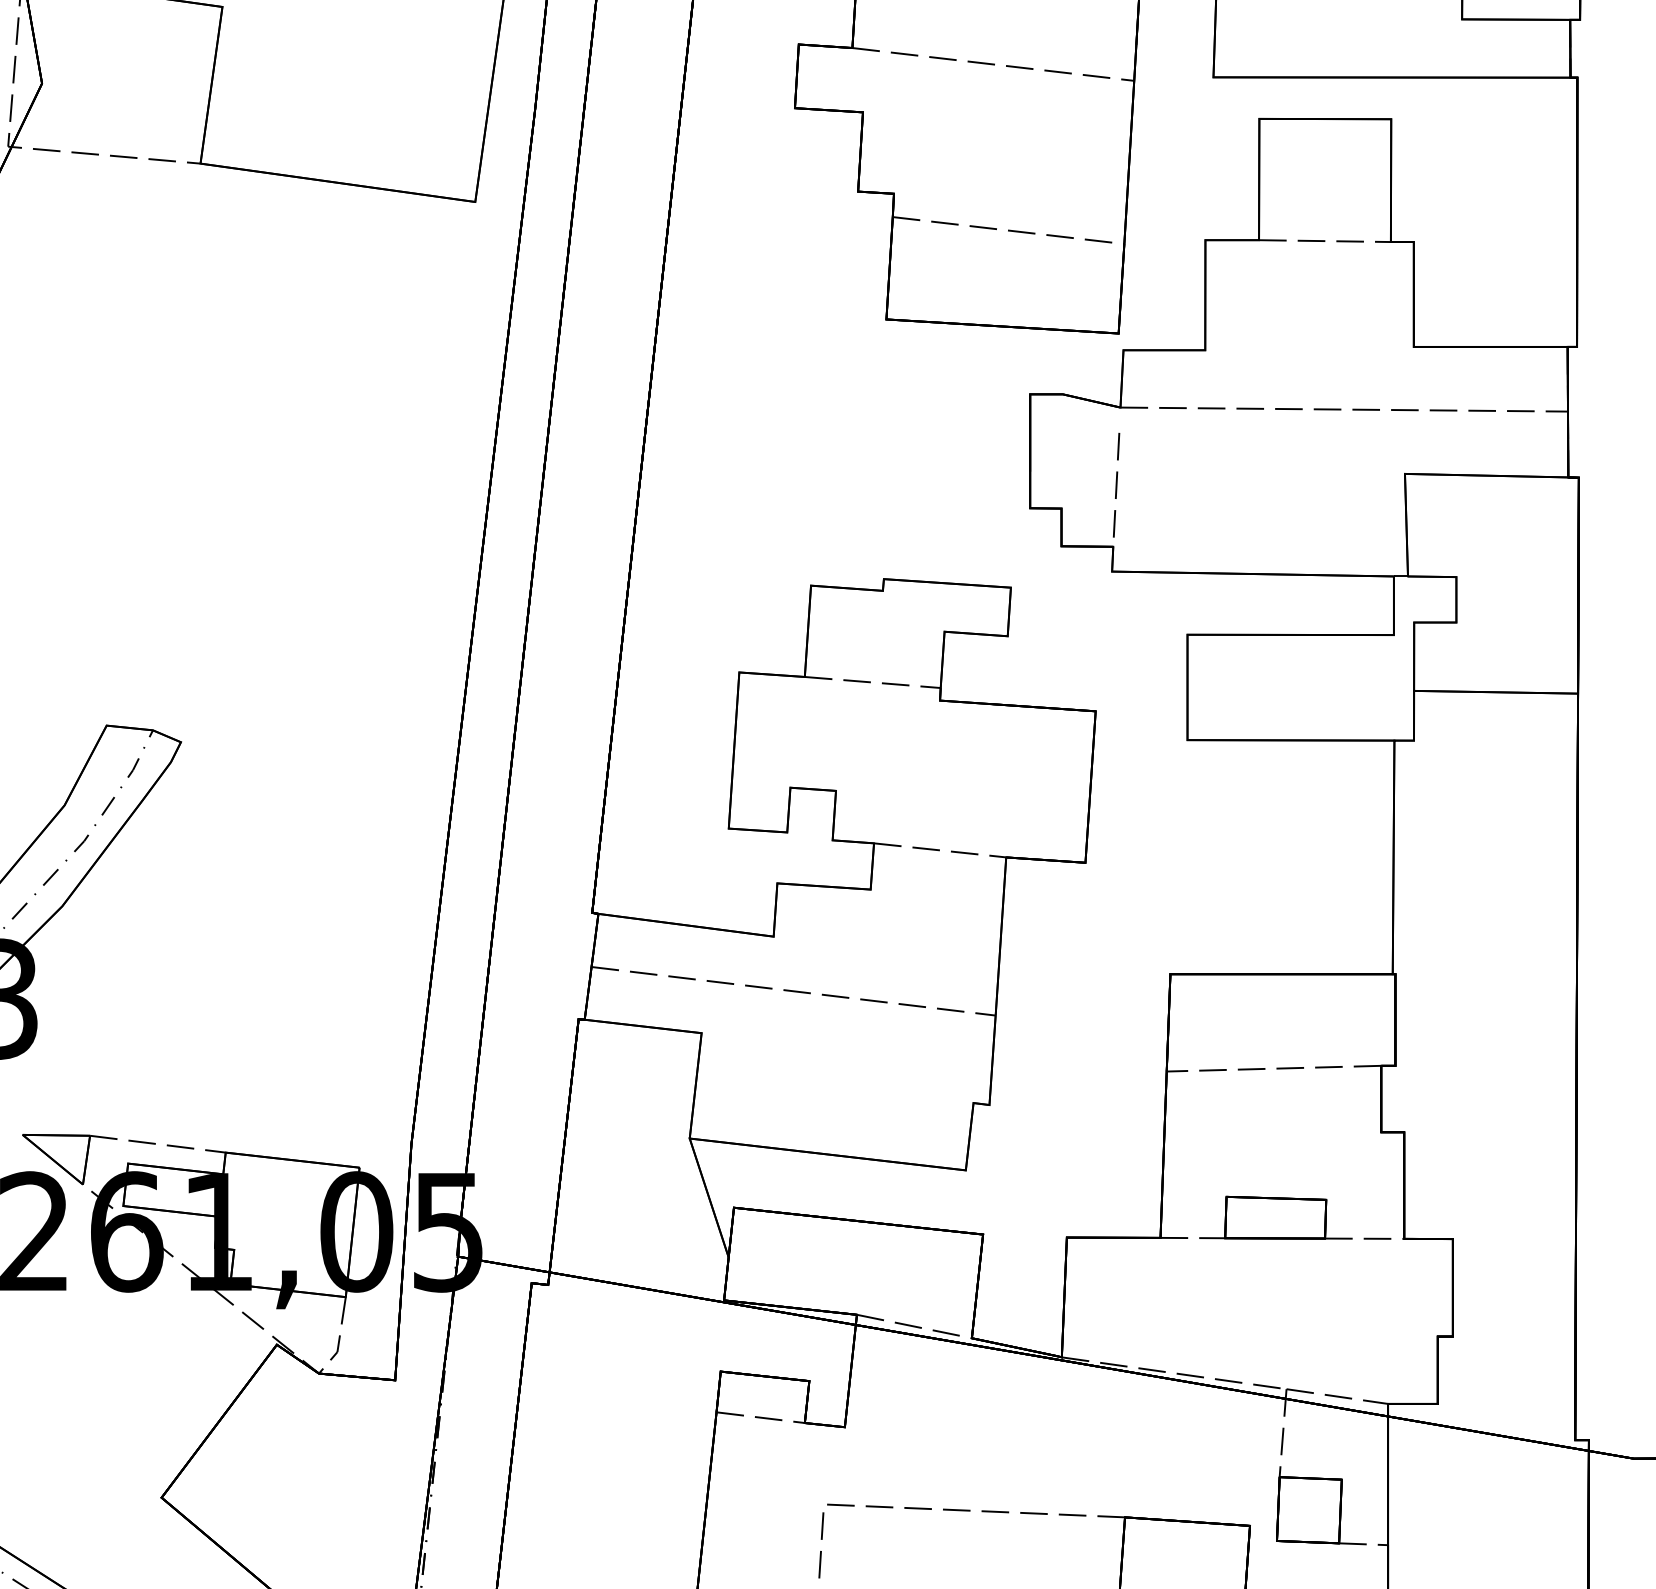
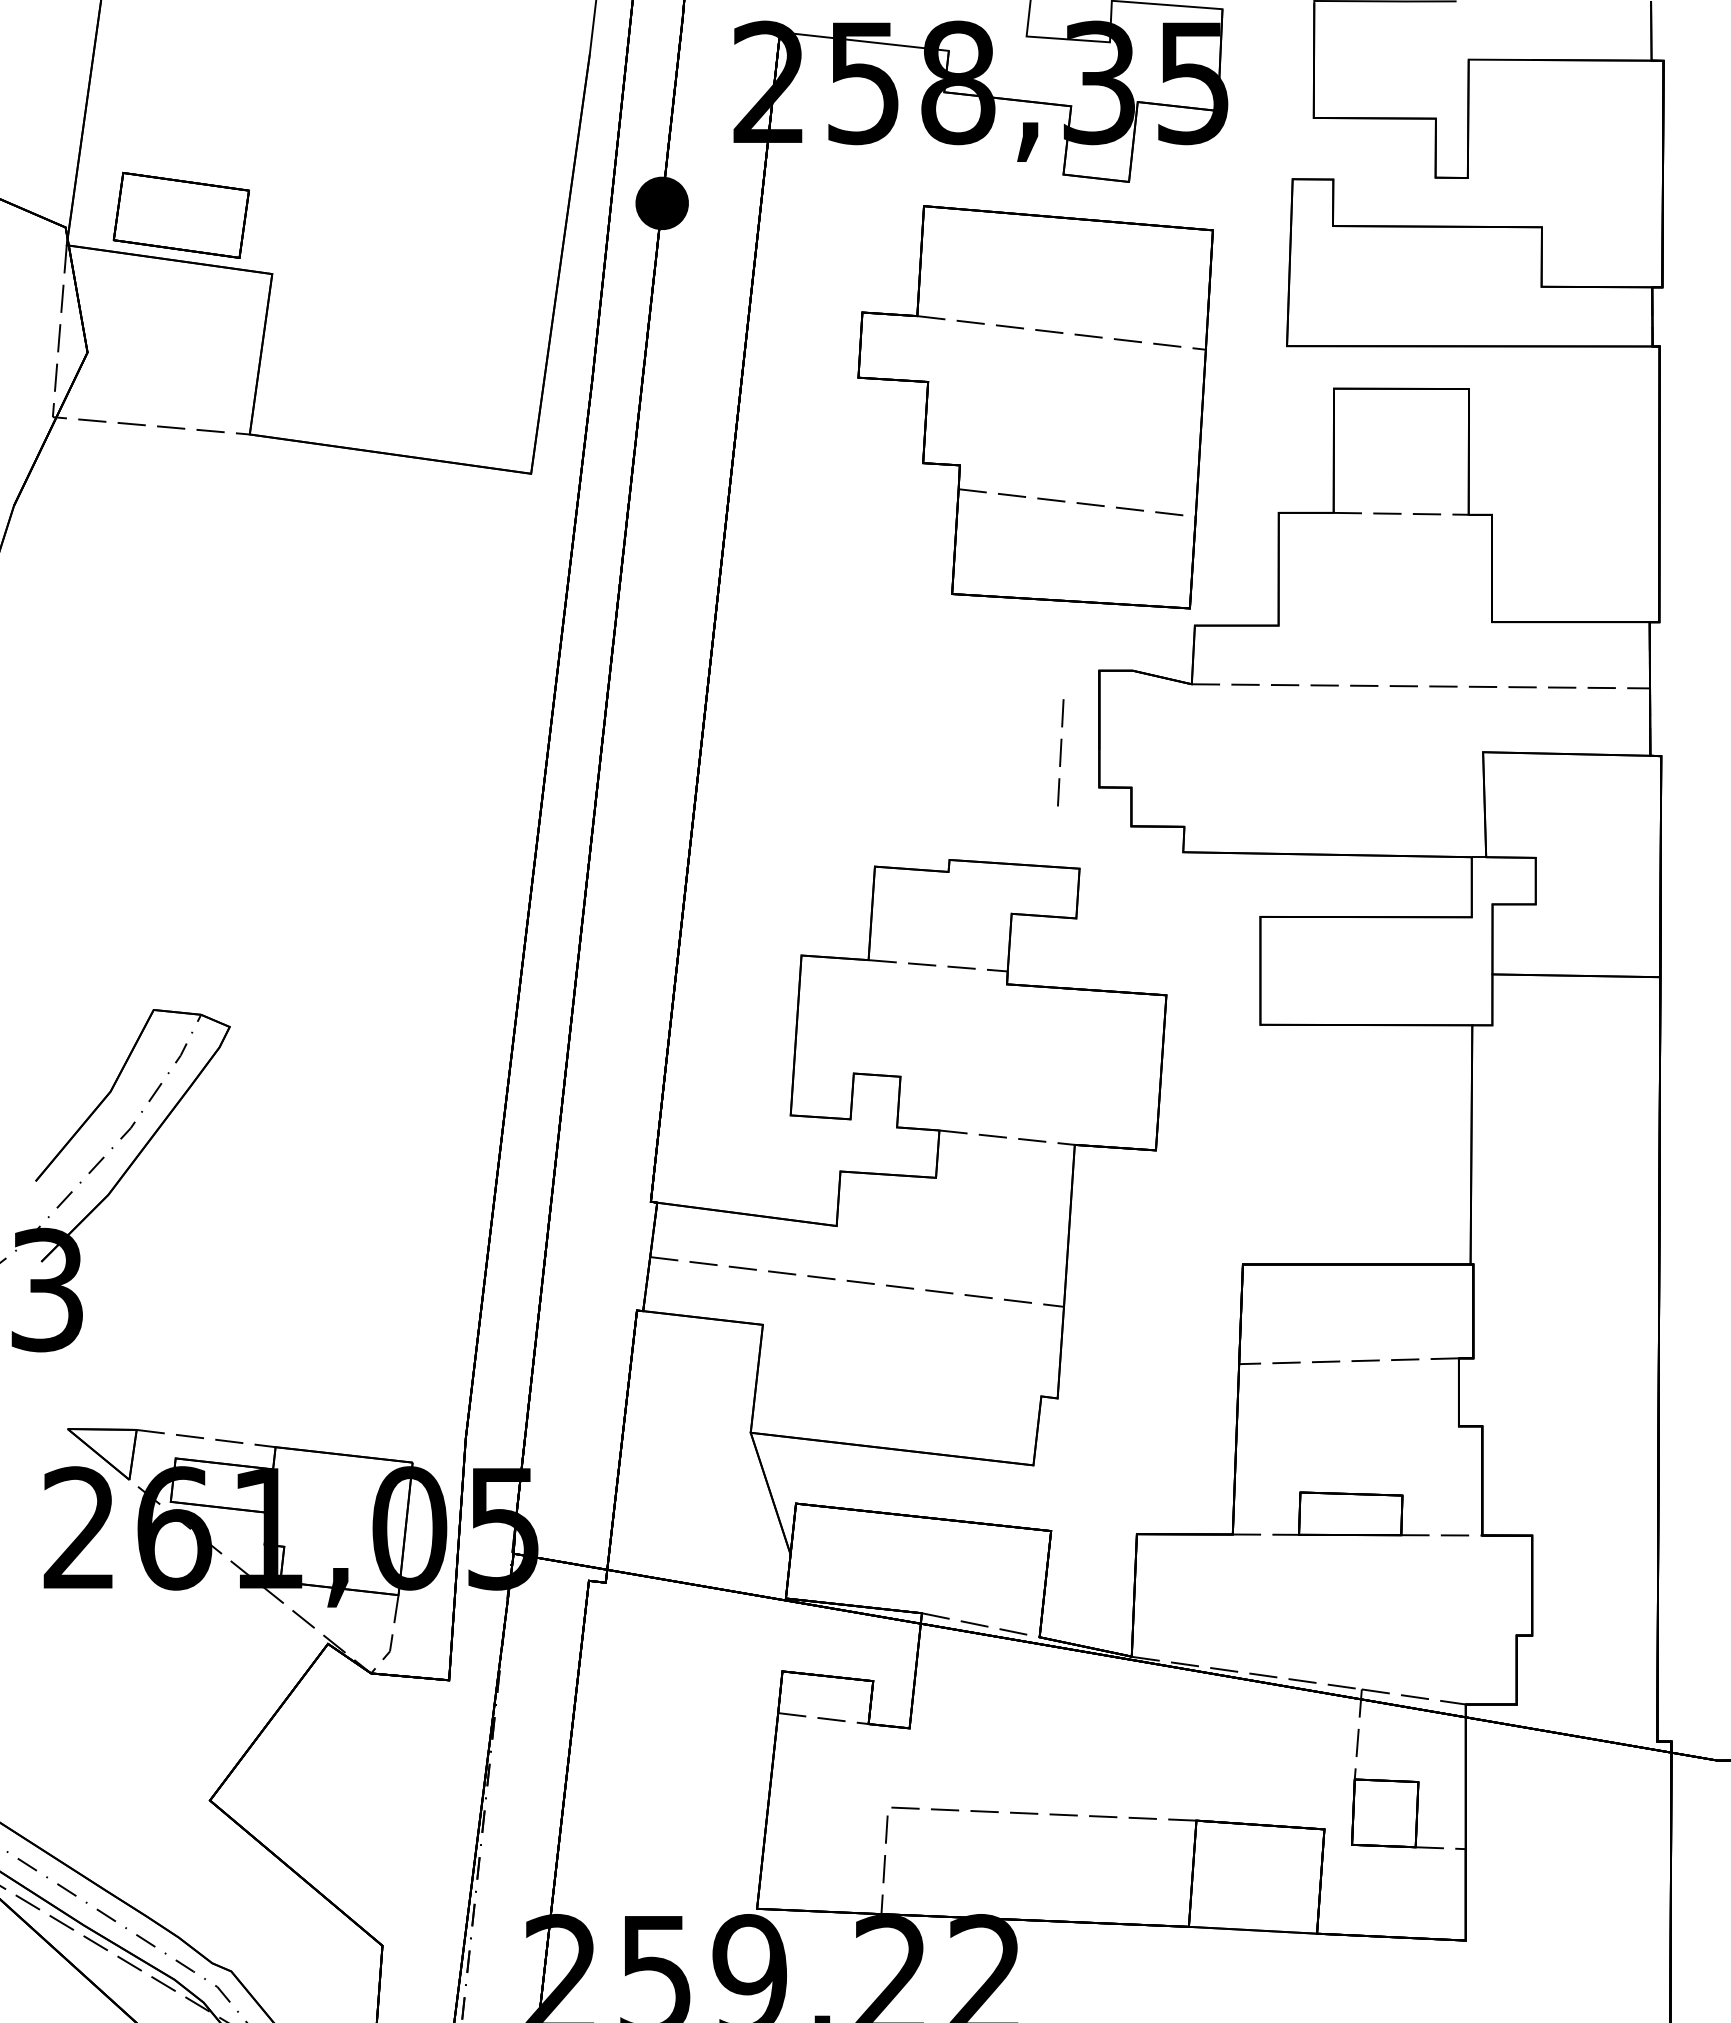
line: (1116, 484) -> (1060, 752), moved

